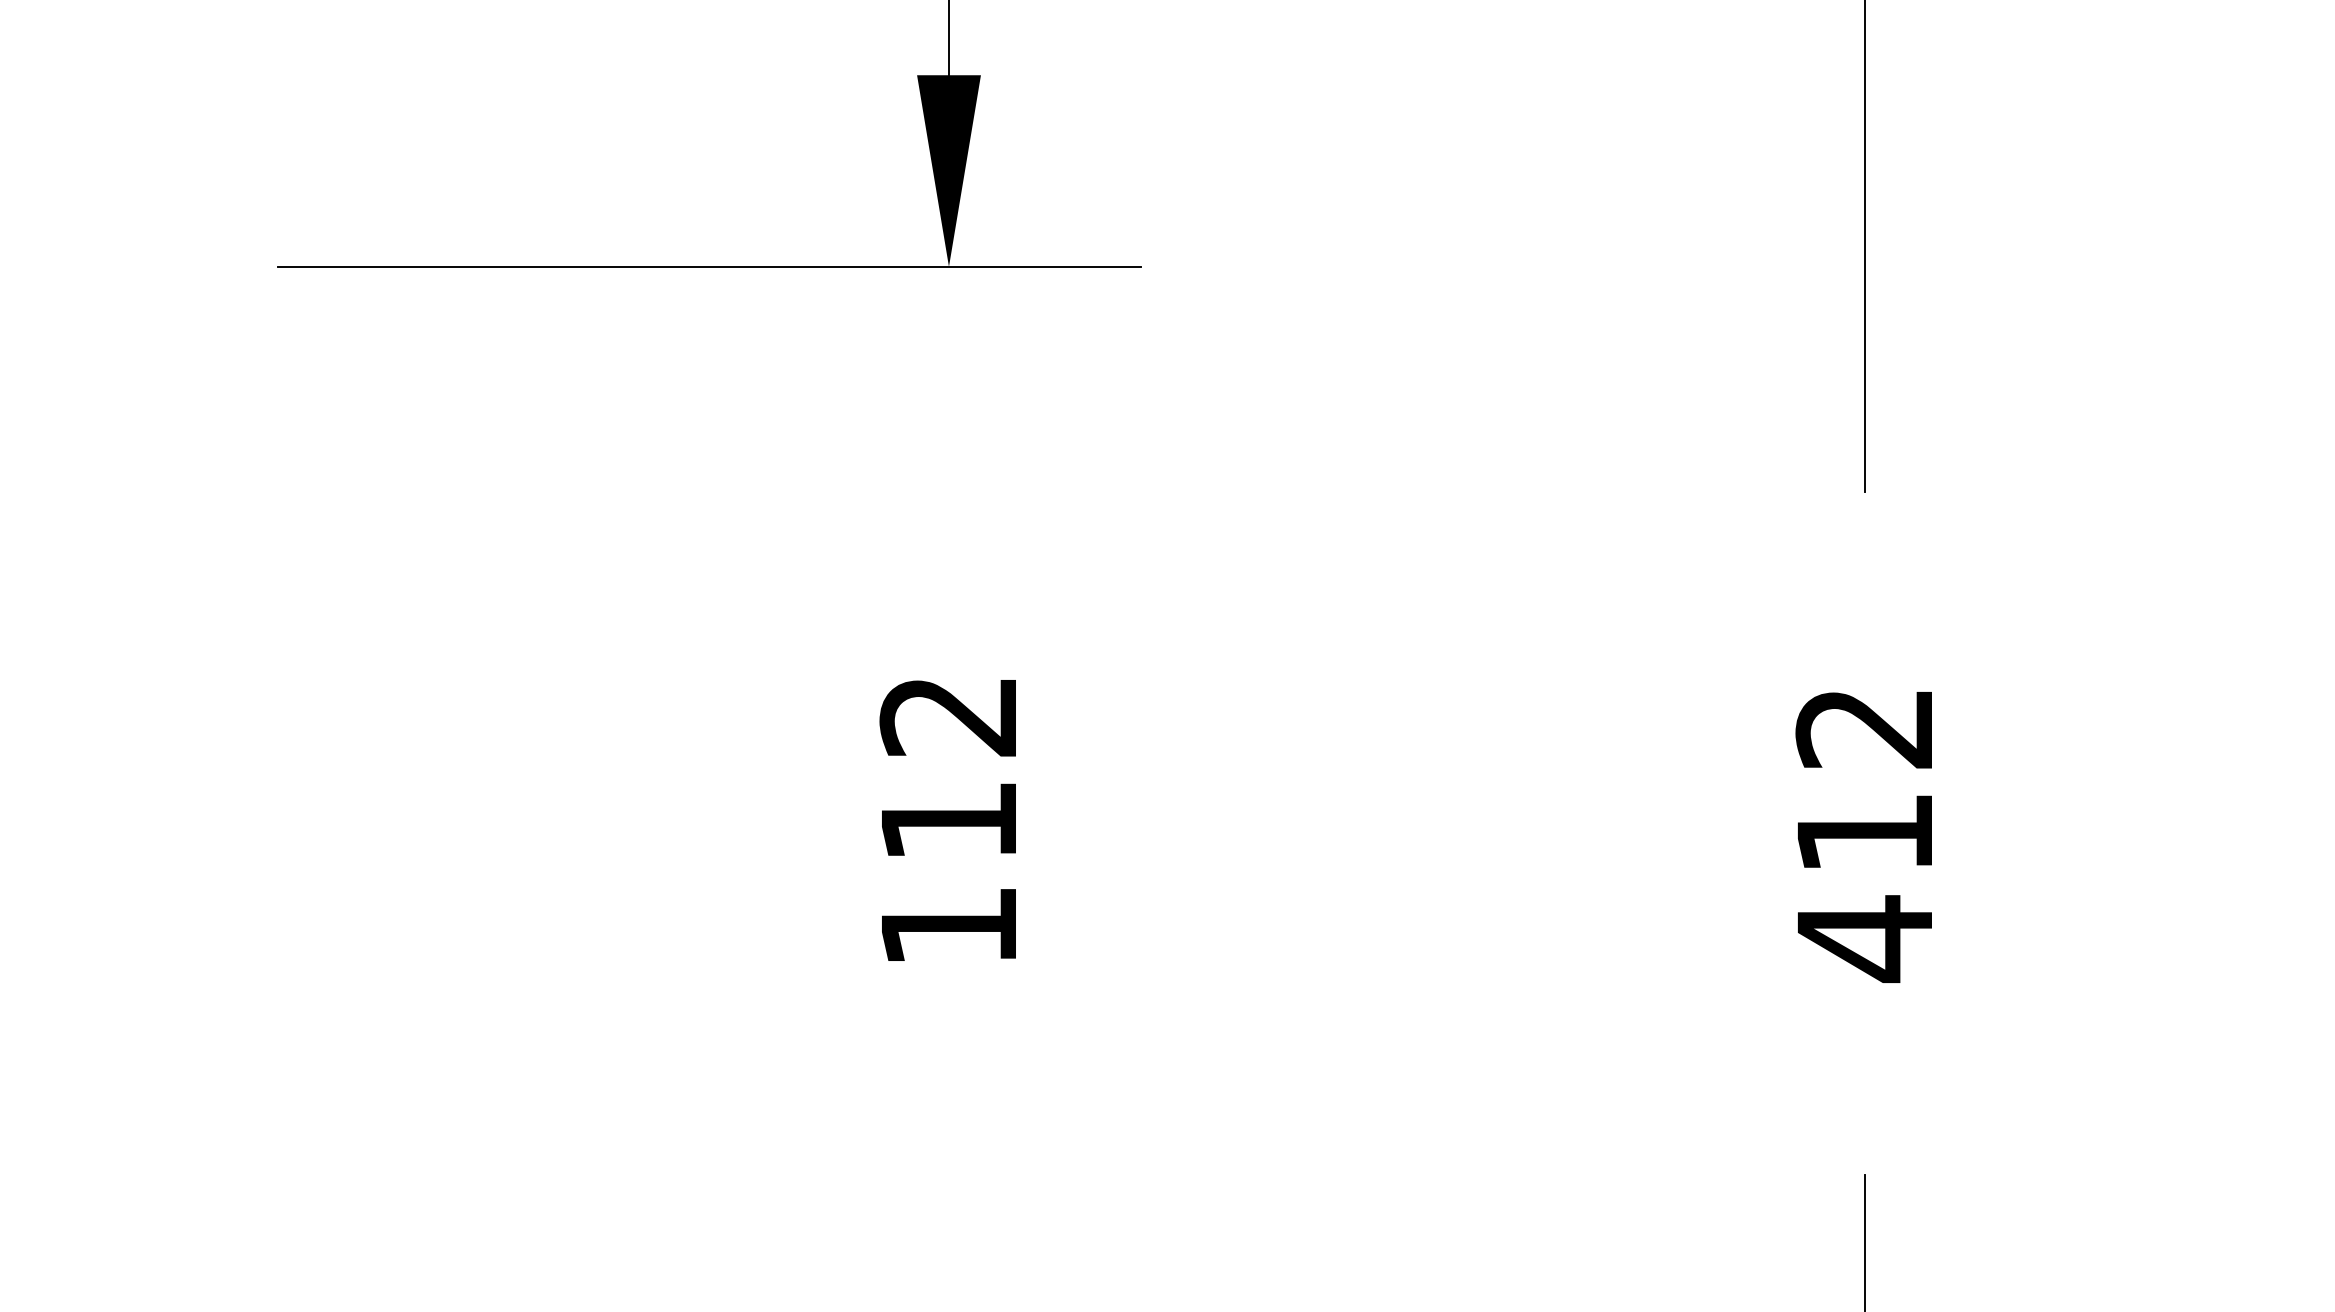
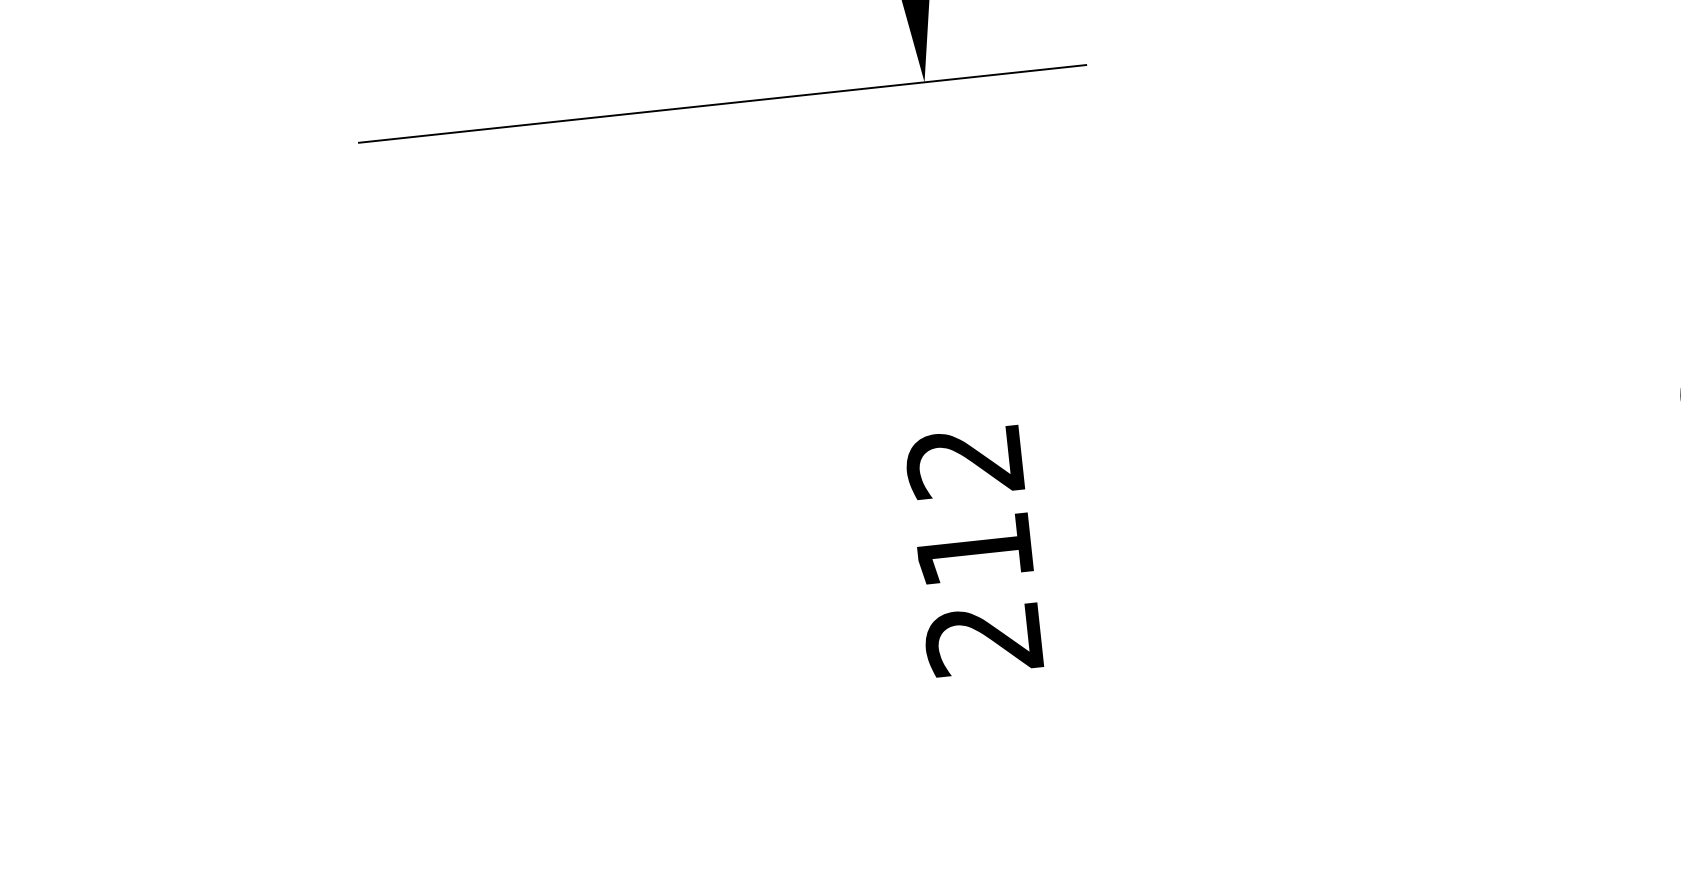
text: (947, 927) -> (982, 639), 112 -> 212

